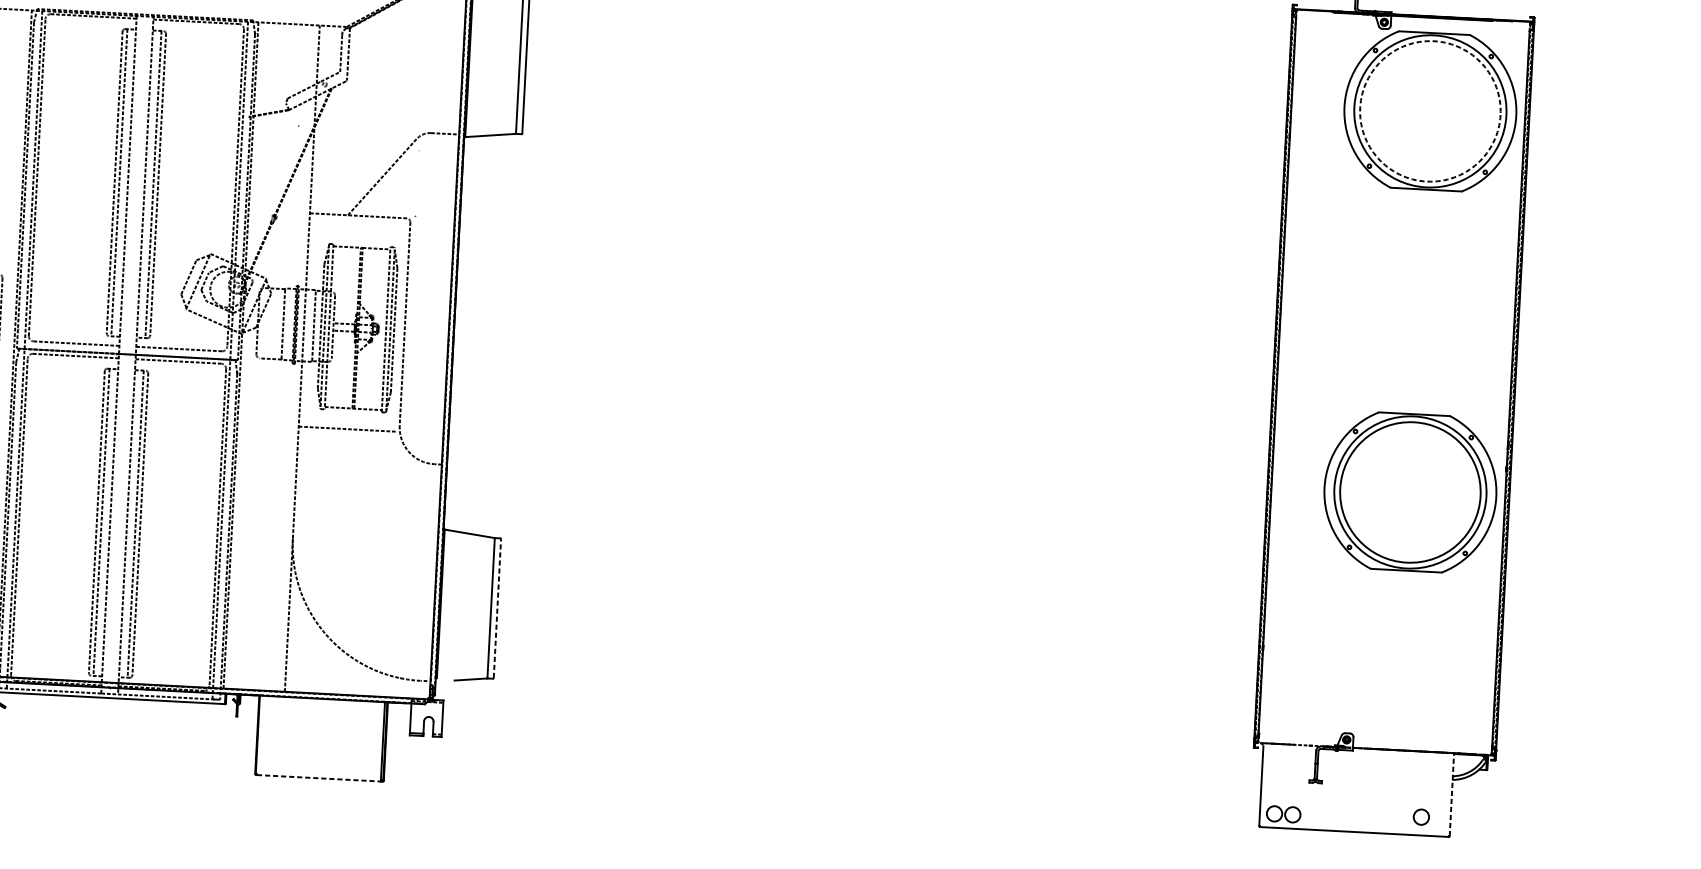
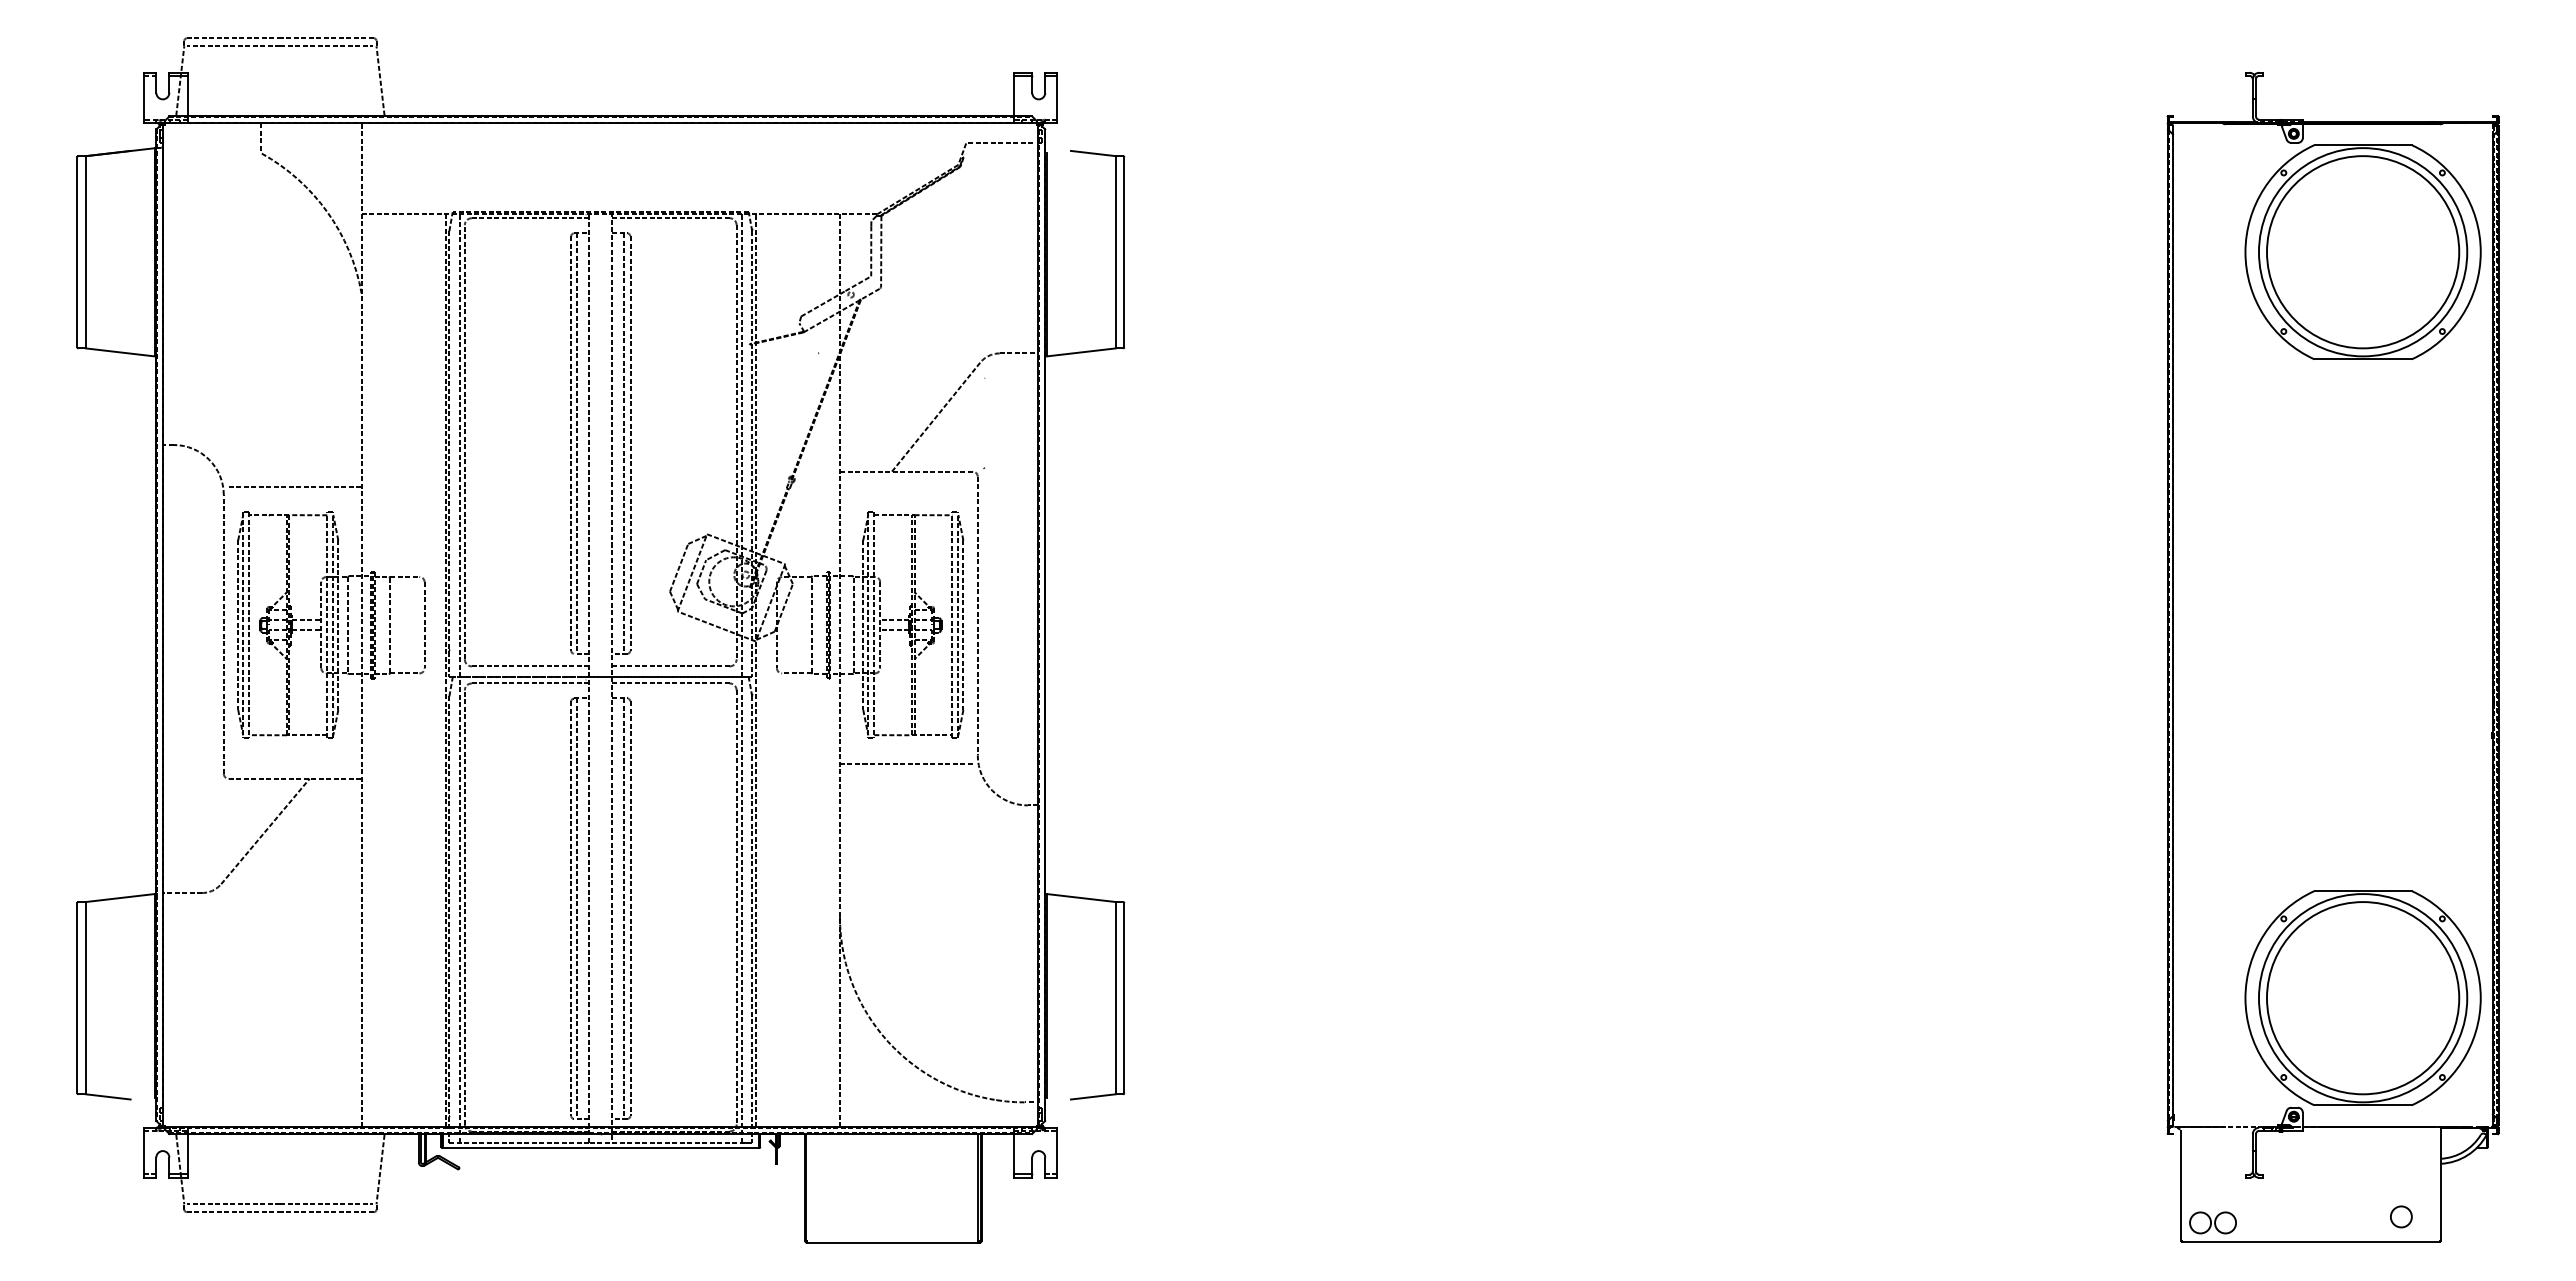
circle: (1429, 111) -> (2362, 252), dashed -> solid
part: (1410, 491) -> (2362, 997), moved
line: (497, 608) -> (1124, 997), dashed -> solid
line: (318, 778) -> (892, 1242), dashed -> solid
line: (1451, 794) -> (2441, 1183), dashed -> solid

